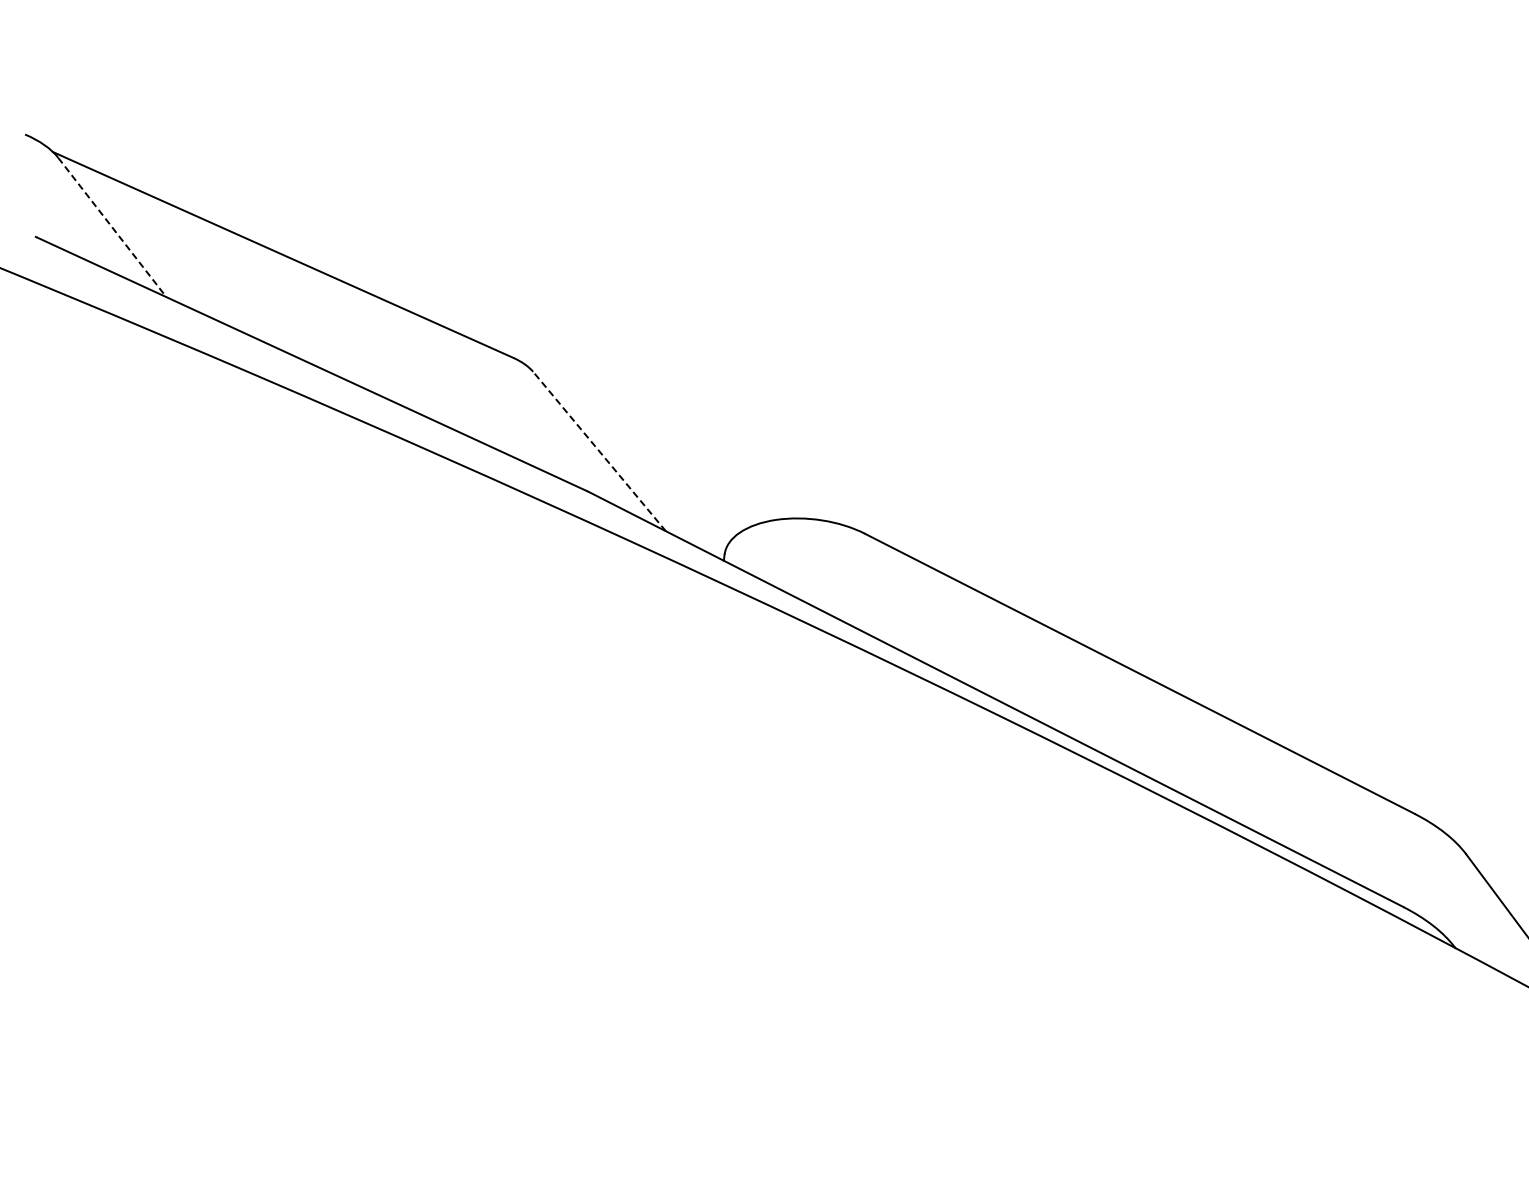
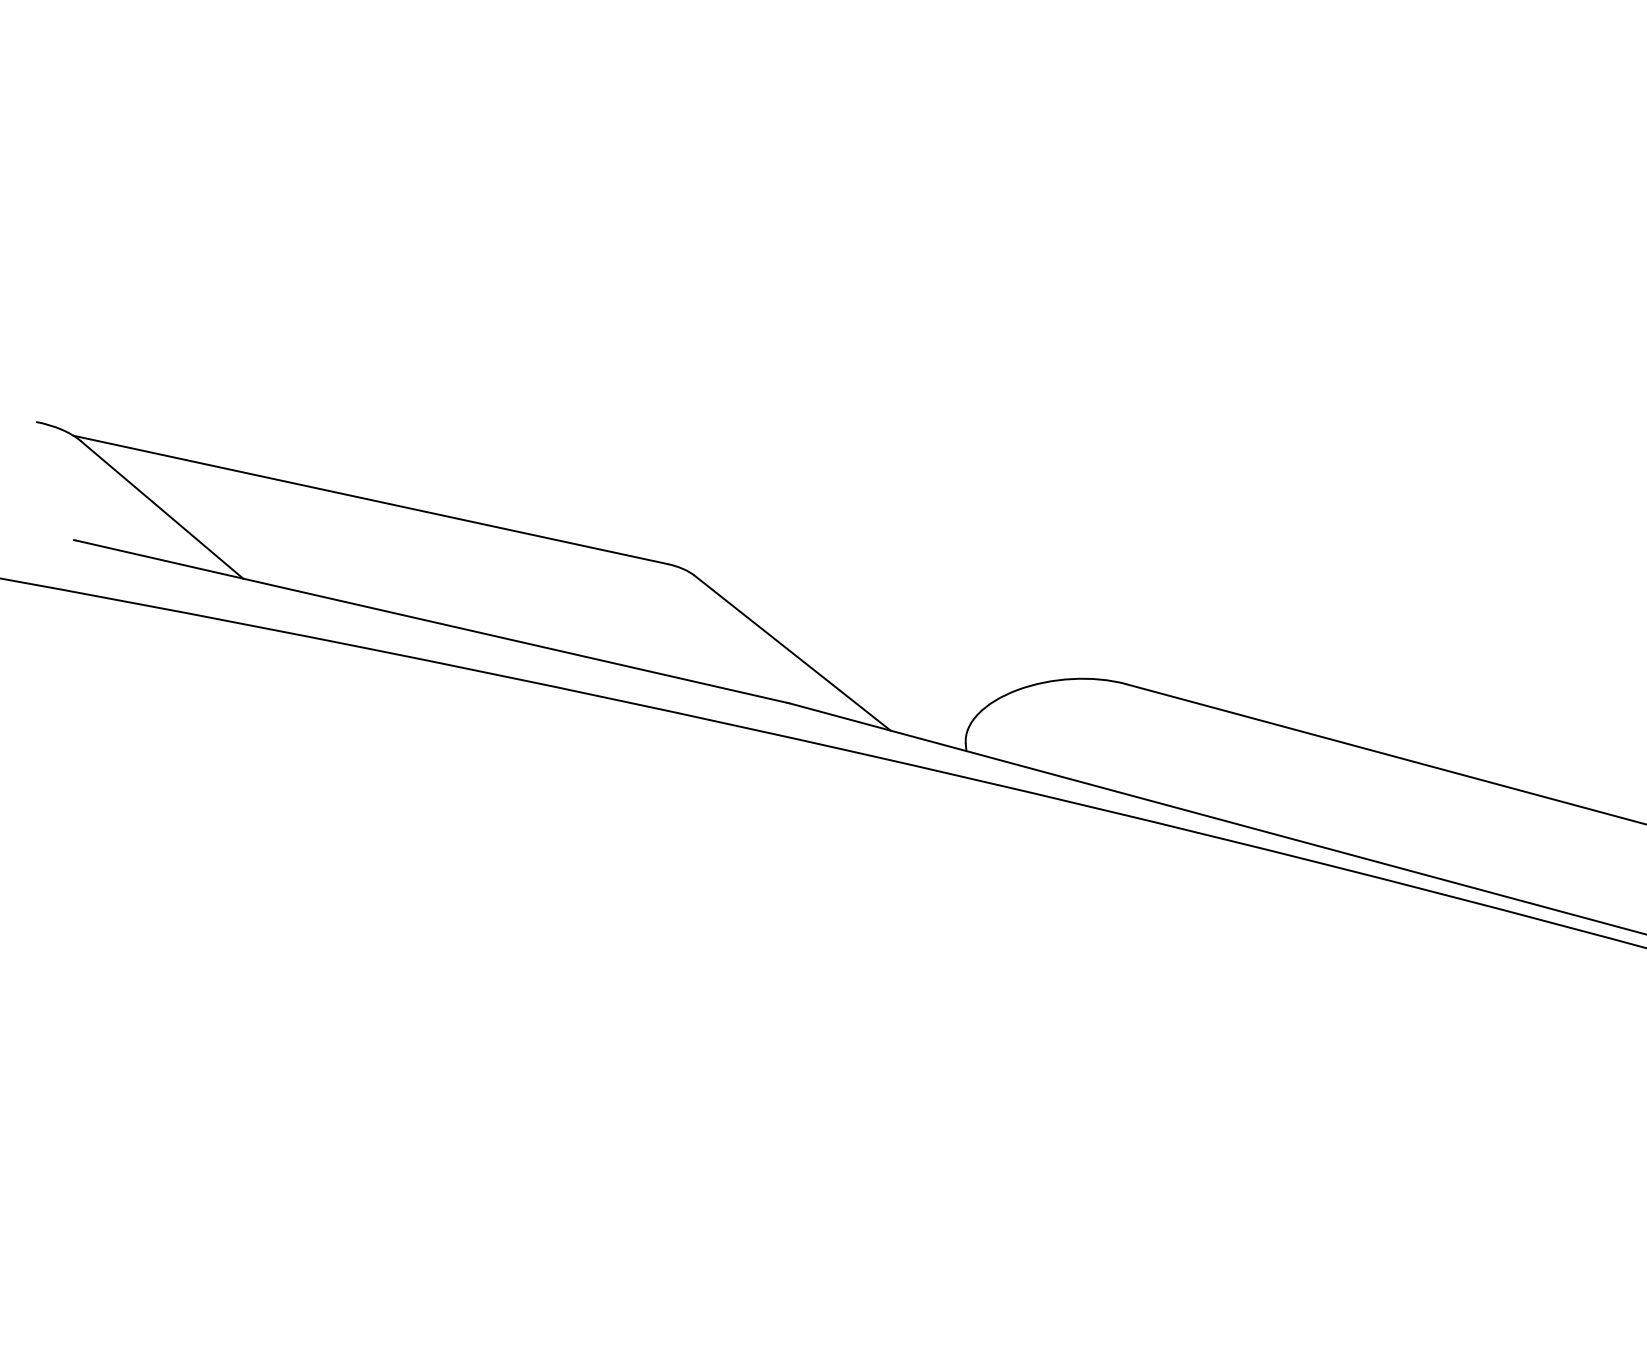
line: (112, 227) -> (162, 509), dashed -> solid
line: (599, 451) -> (792, 653), dashed -> solid

